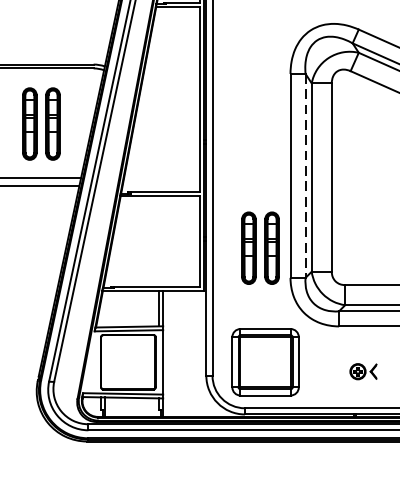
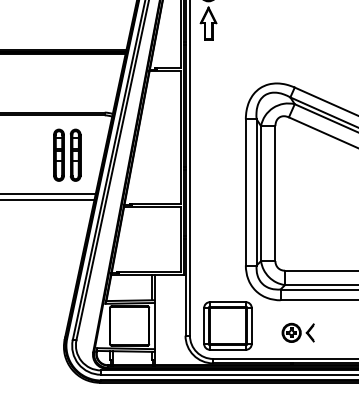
line: (305, 176) -> (256, 192), dashed -> solid
part: (260, 247) -> (224, 243), removed
part: (362, 371) -> (297, 332), size x1.67

